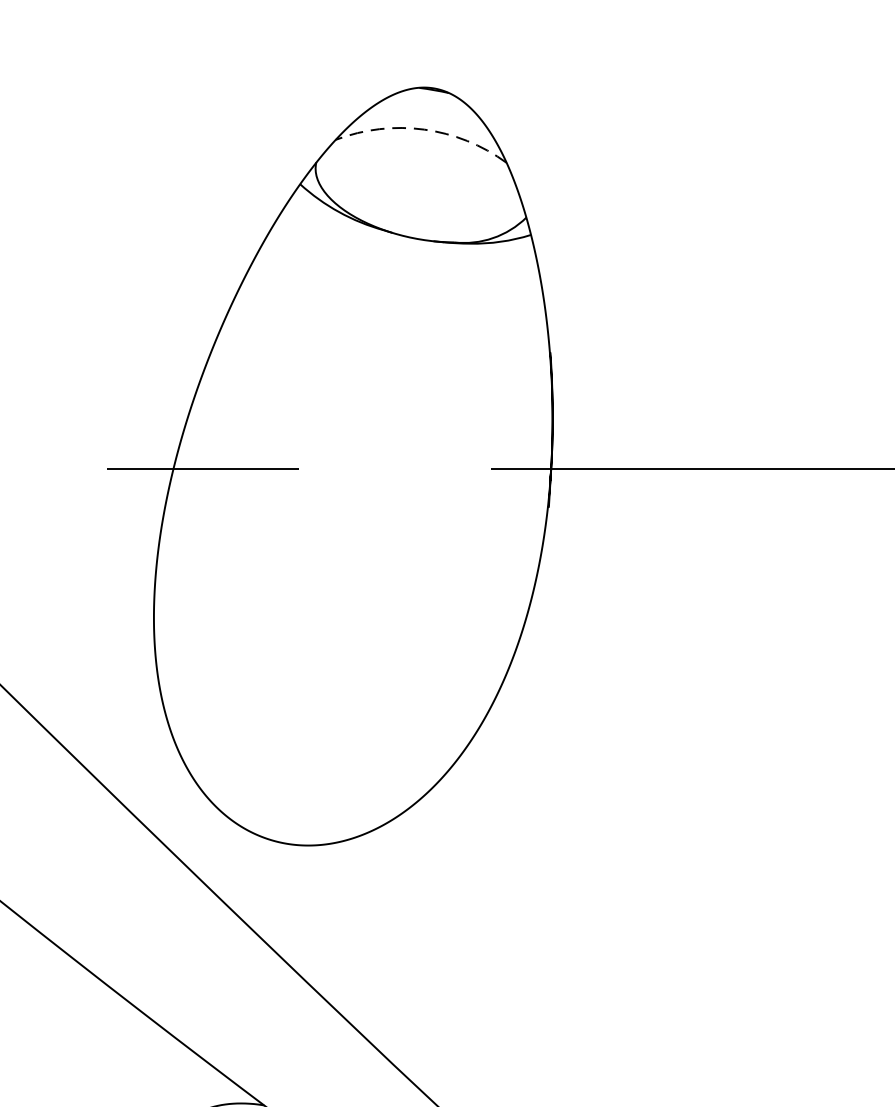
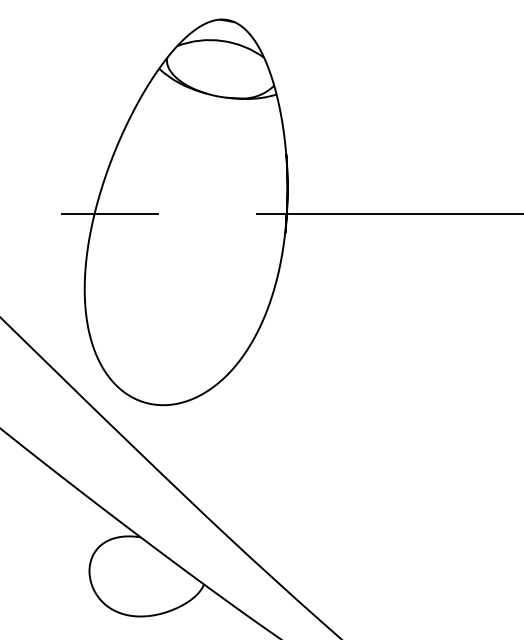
arc: (424, 128) -> (222, 40), dashed -> solid

